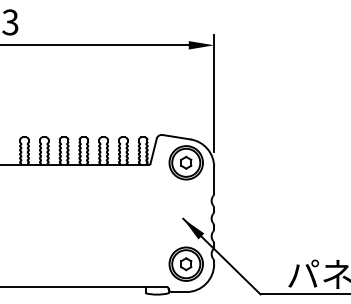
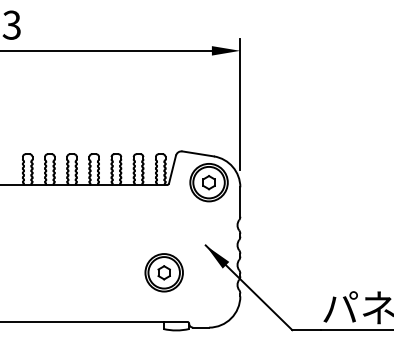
part: (185, 263) -> (163, 271), moved

